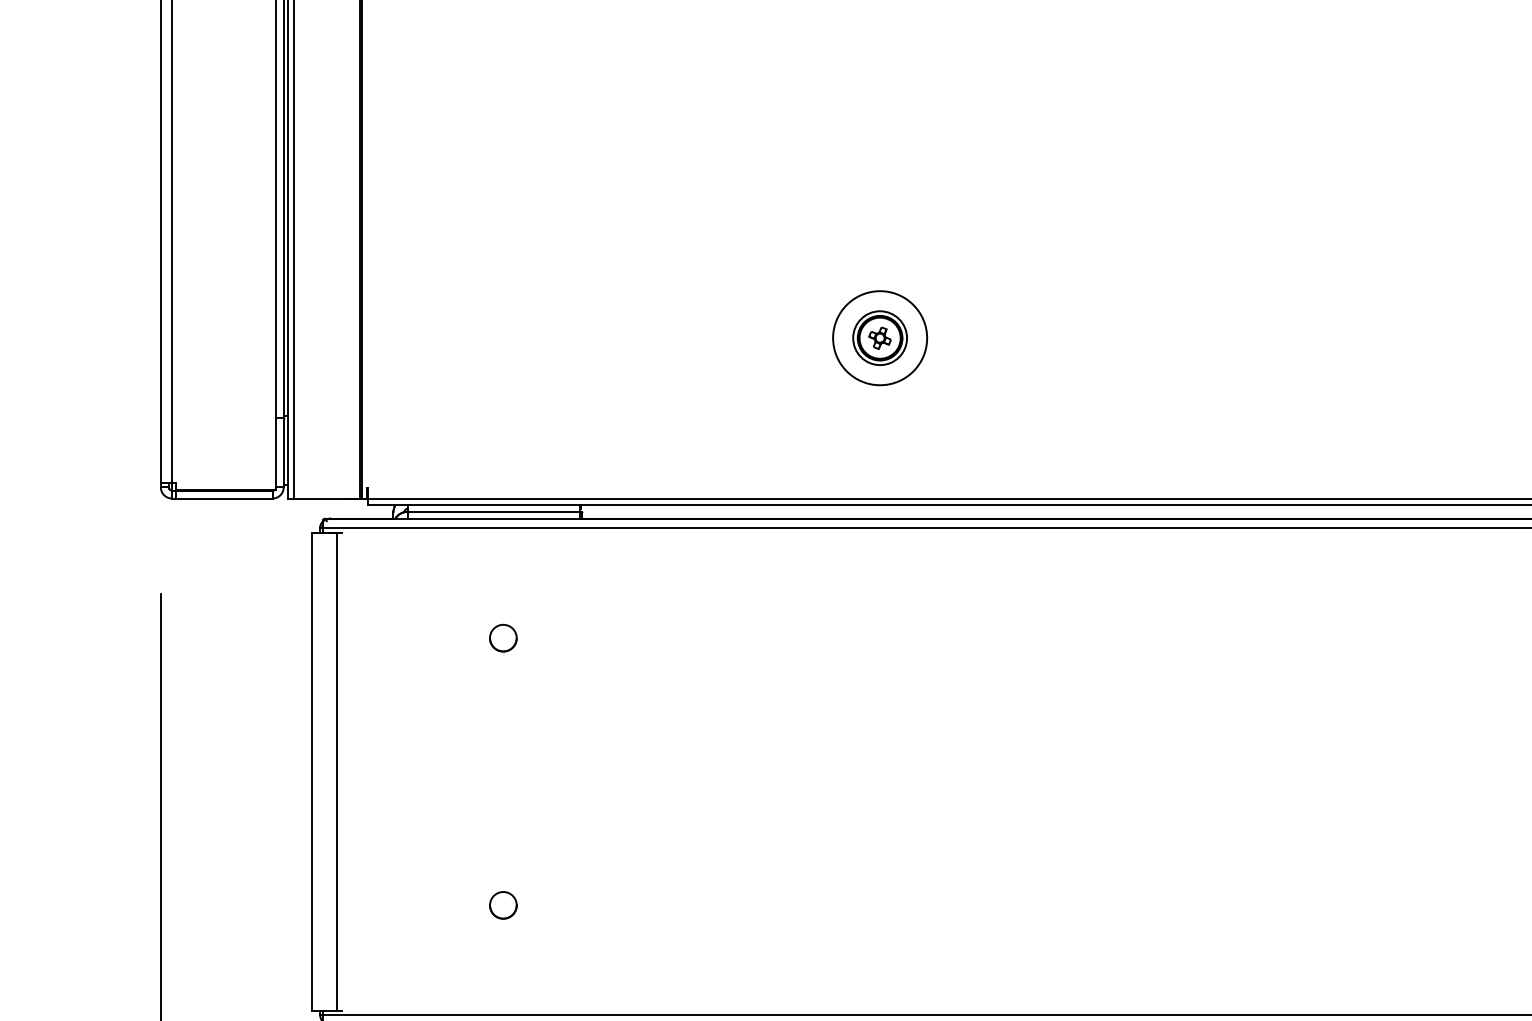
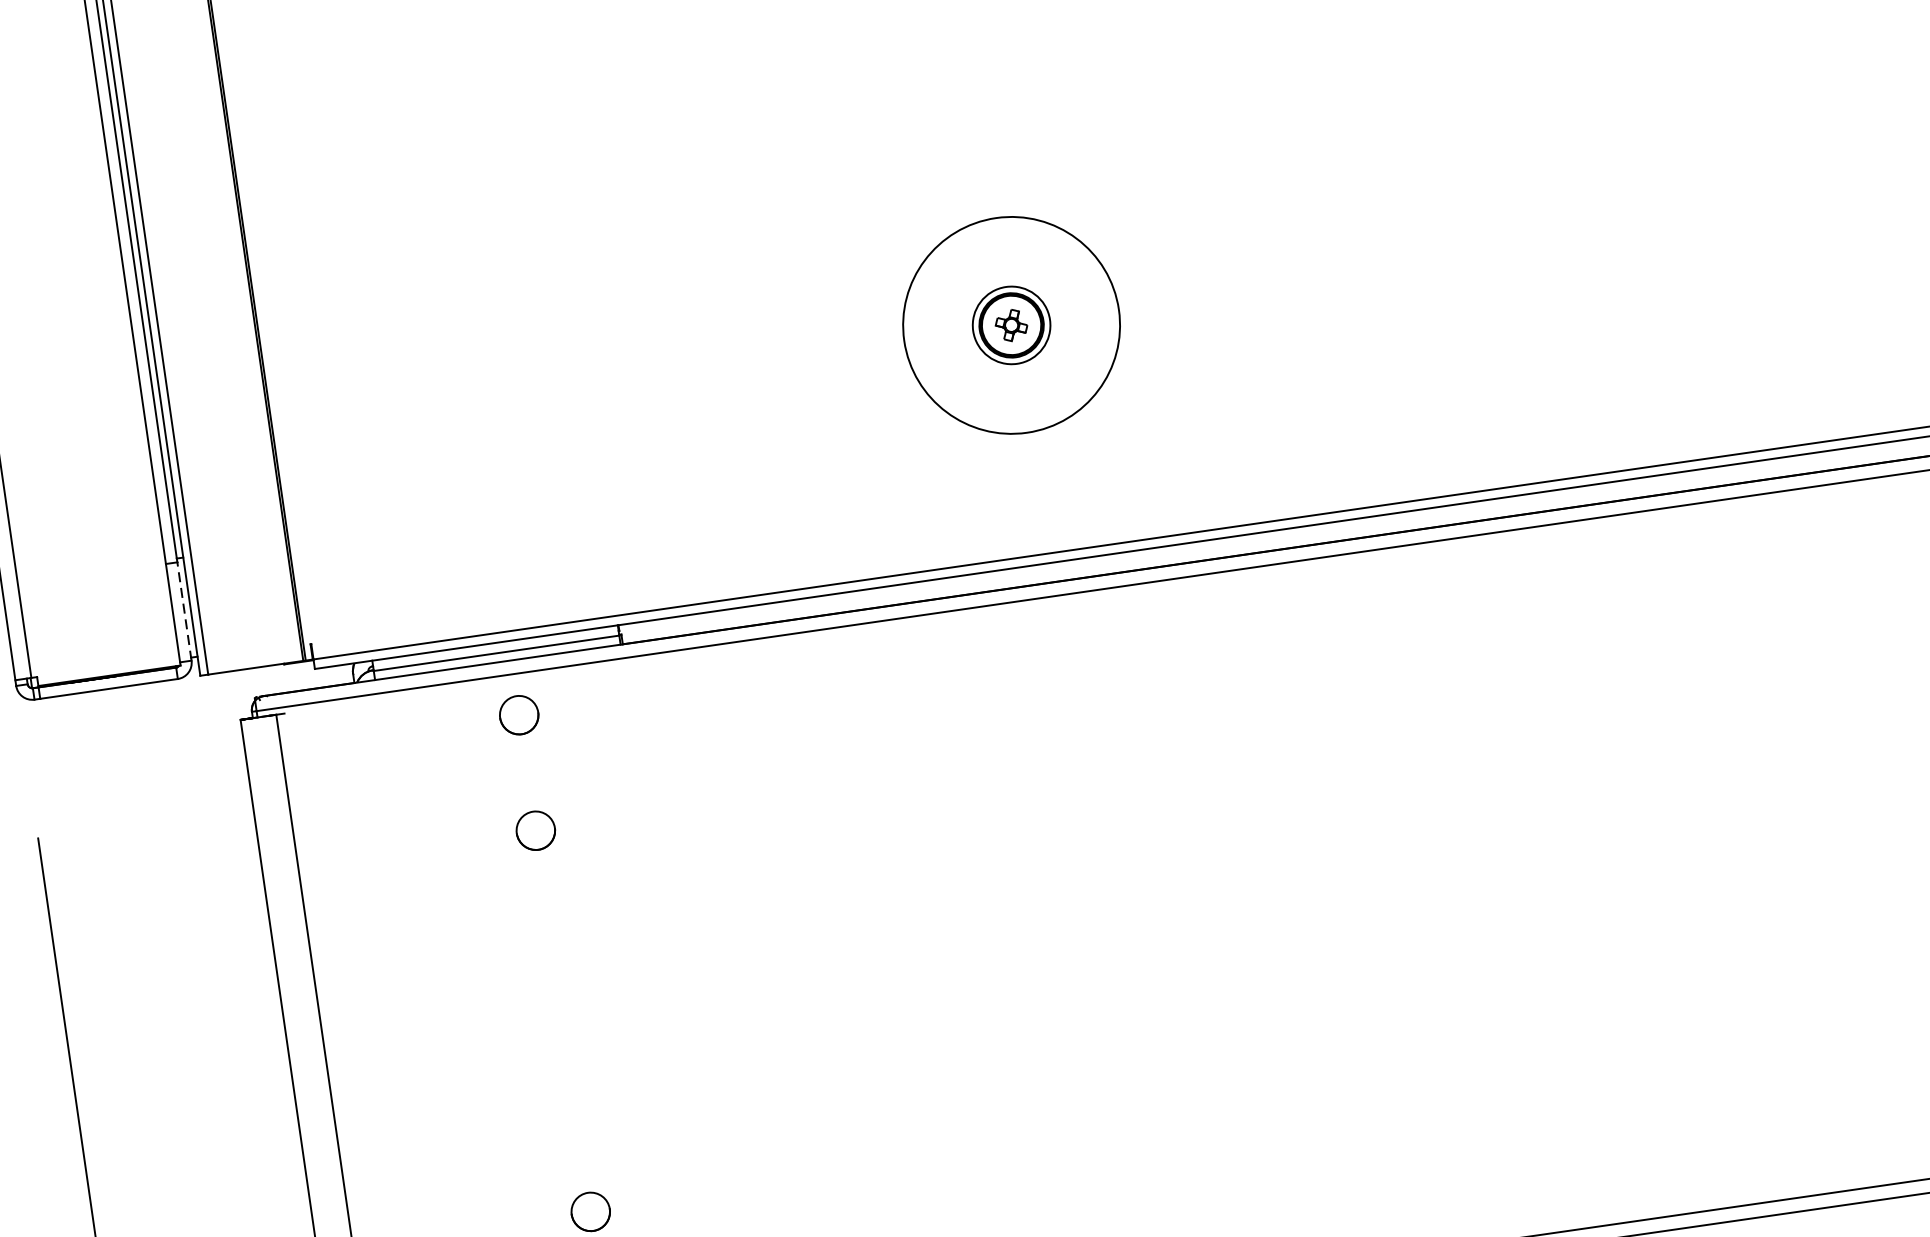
circle: (880, 338) -> (1012, 325), size x1.6
line: (283, 452) -> (184, 611), solid -> dashed
part: (503, 556) -> (519, 714), added

